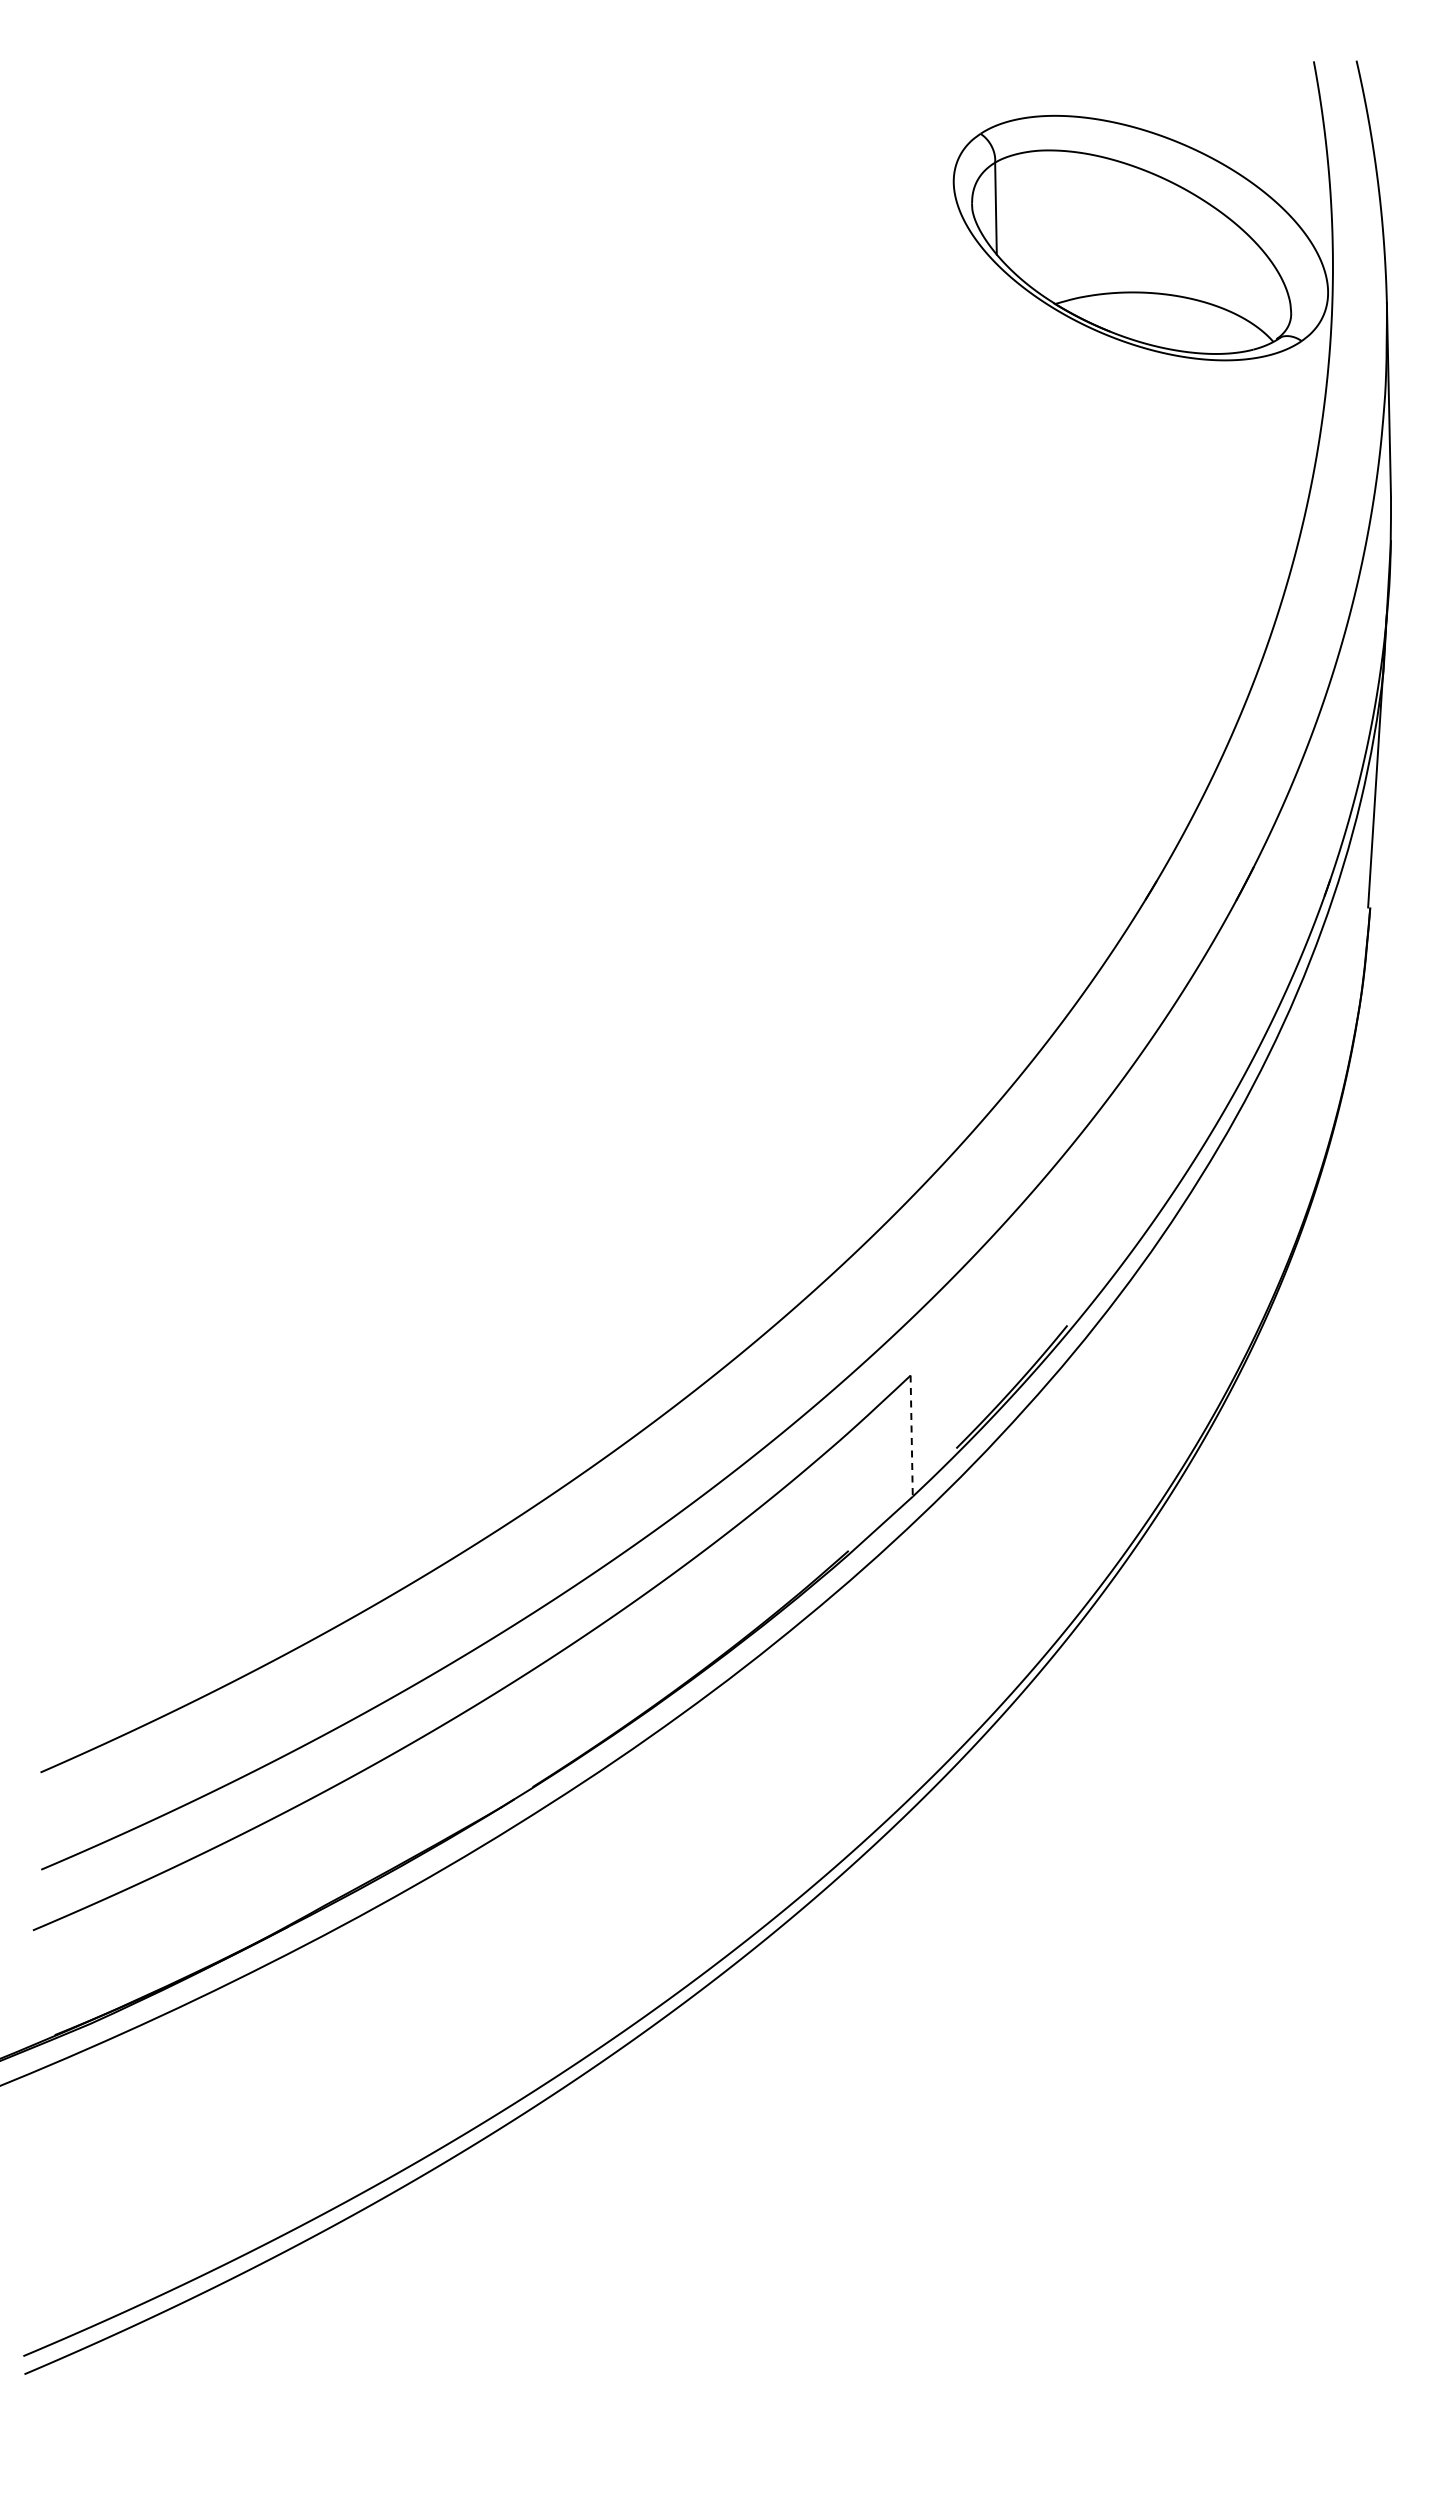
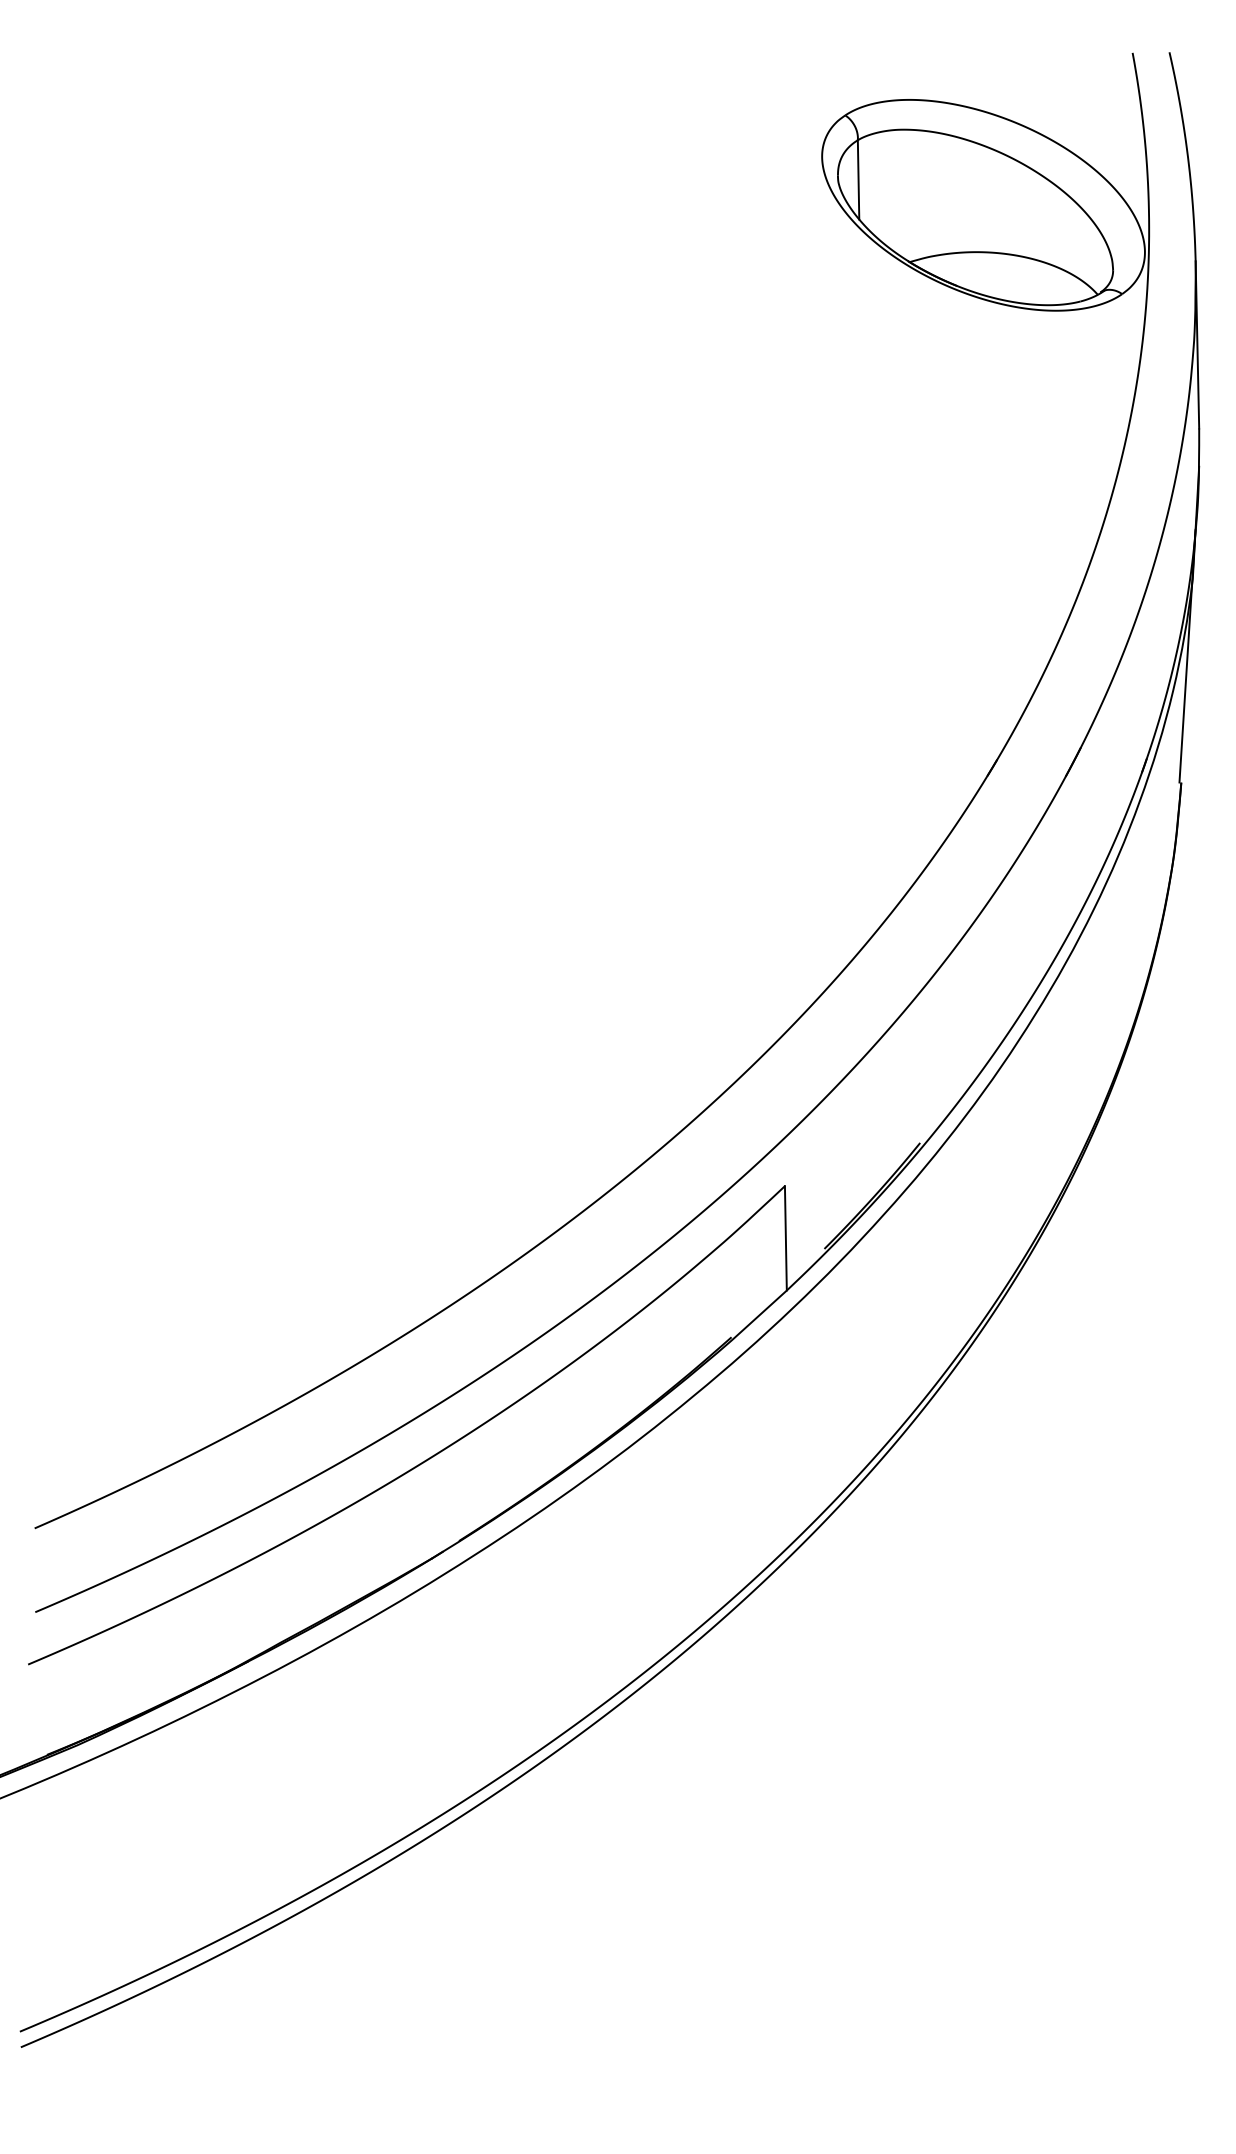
line: (911, 1436) -> (785, 1238), dashed -> solid

